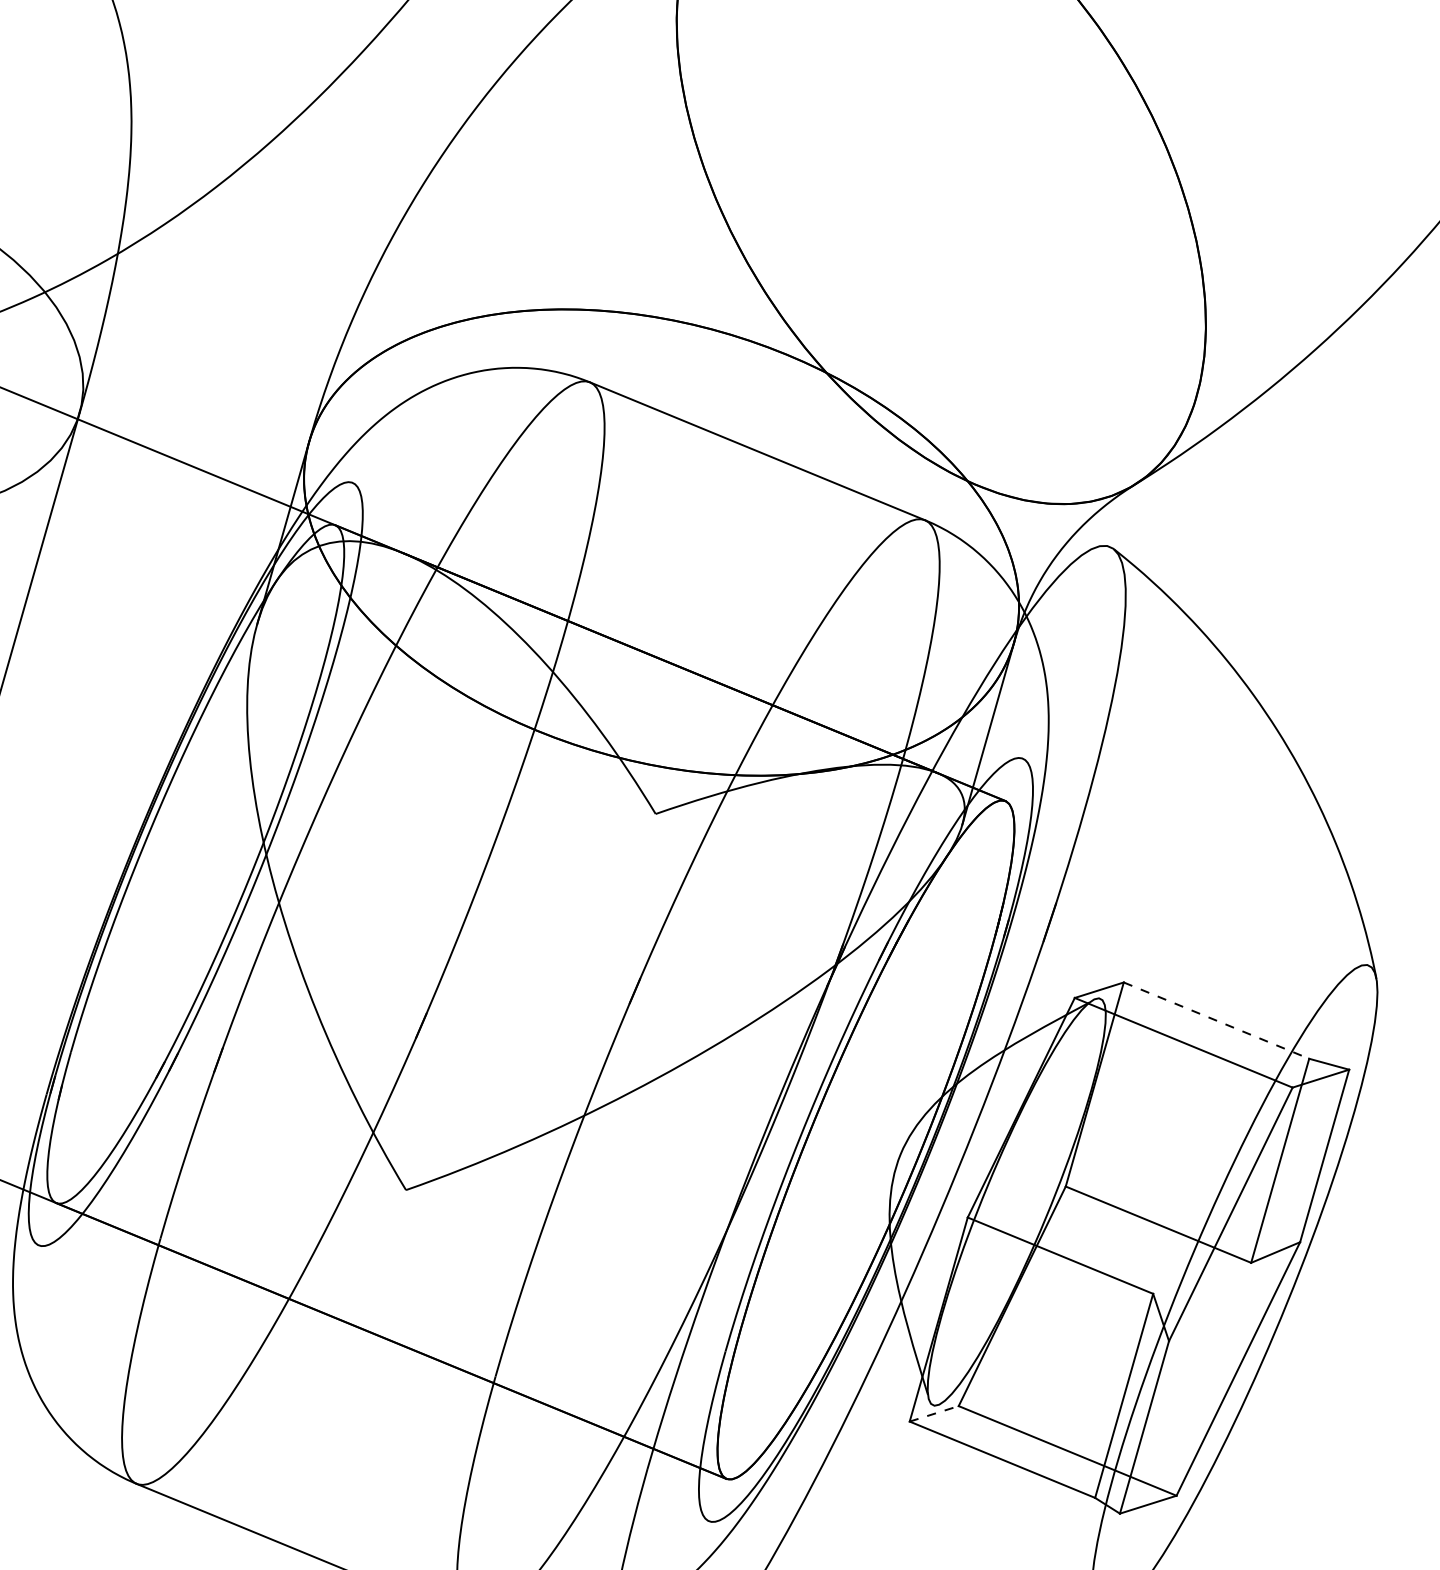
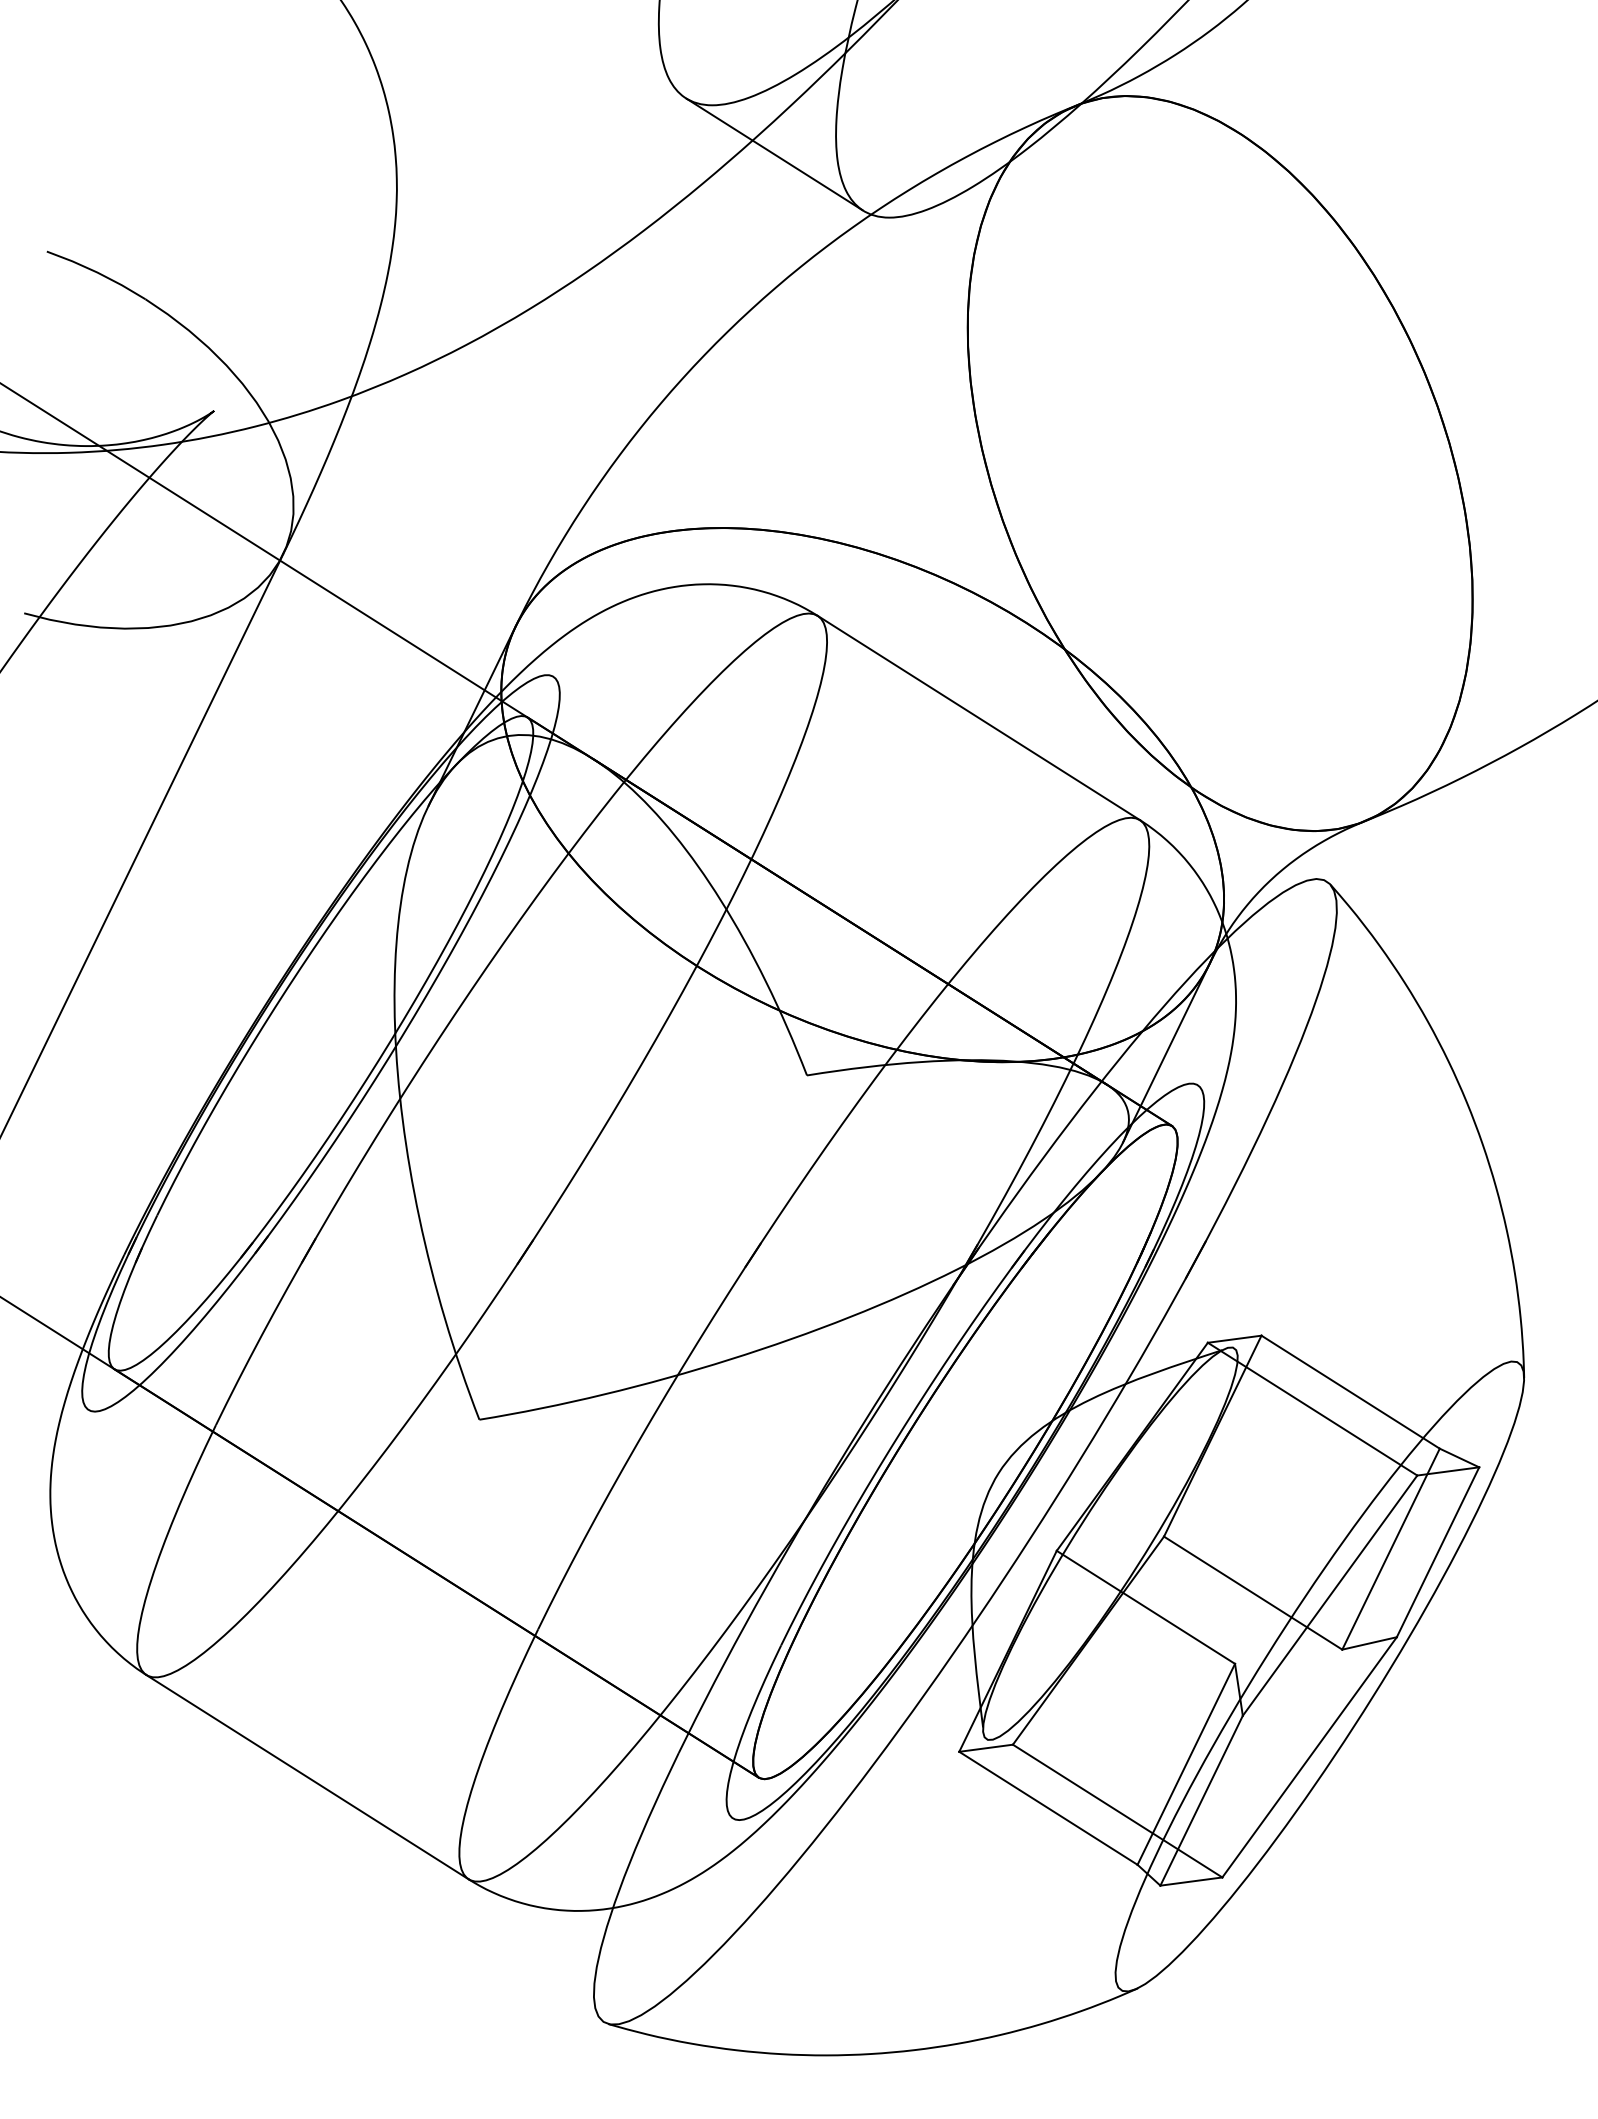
line: (1216, 1020) -> (1350, 1392), dashed -> solid
line: (934, 1414) -> (986, 1748), dashed -> solid

